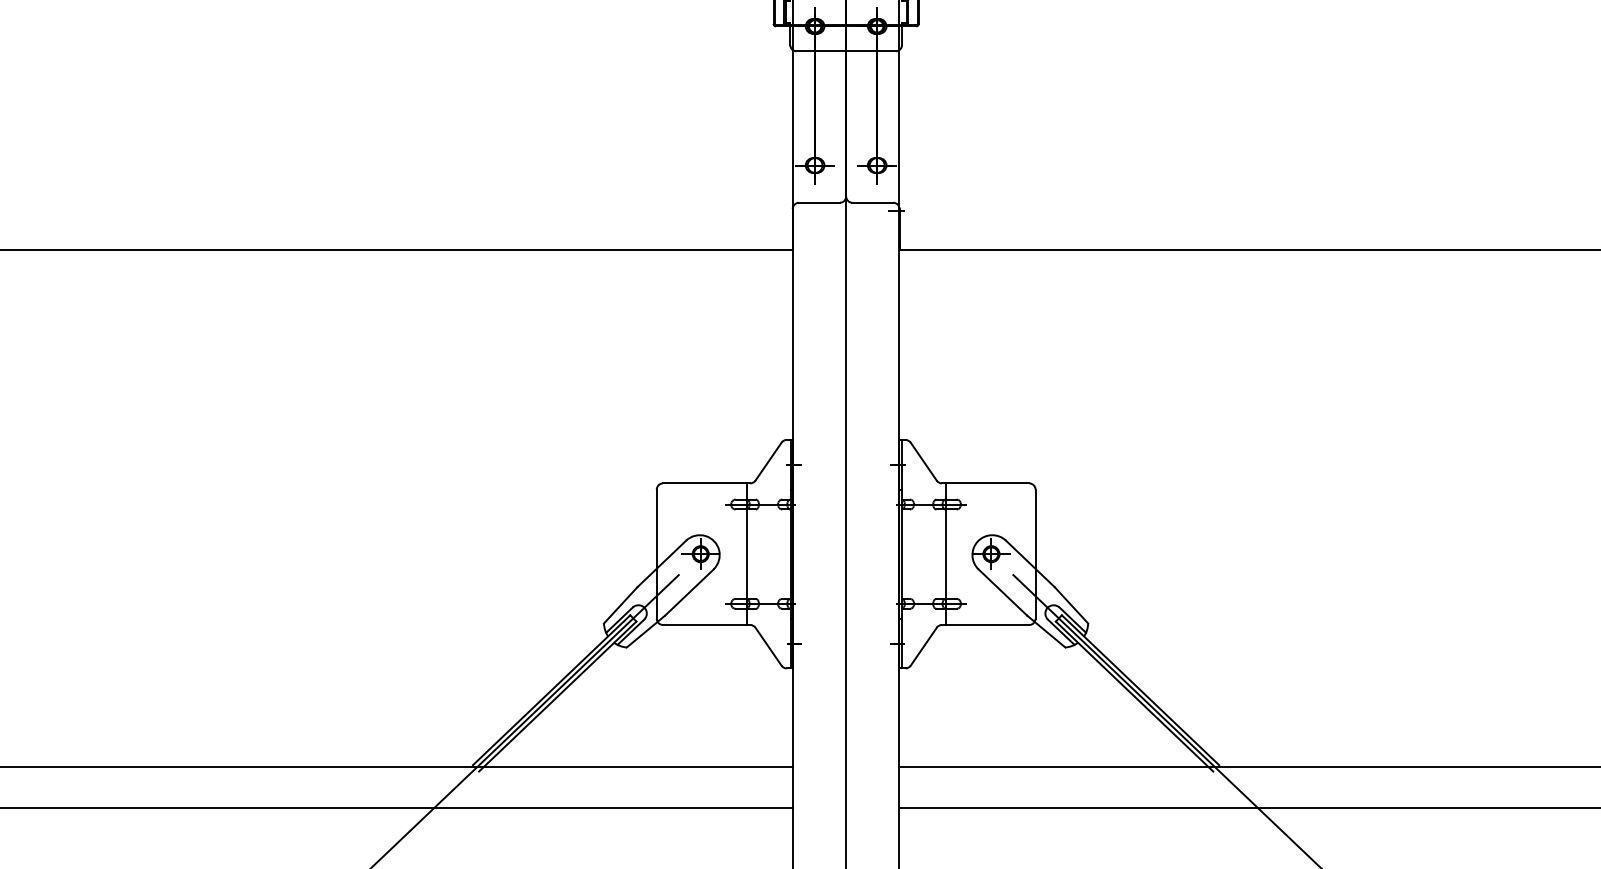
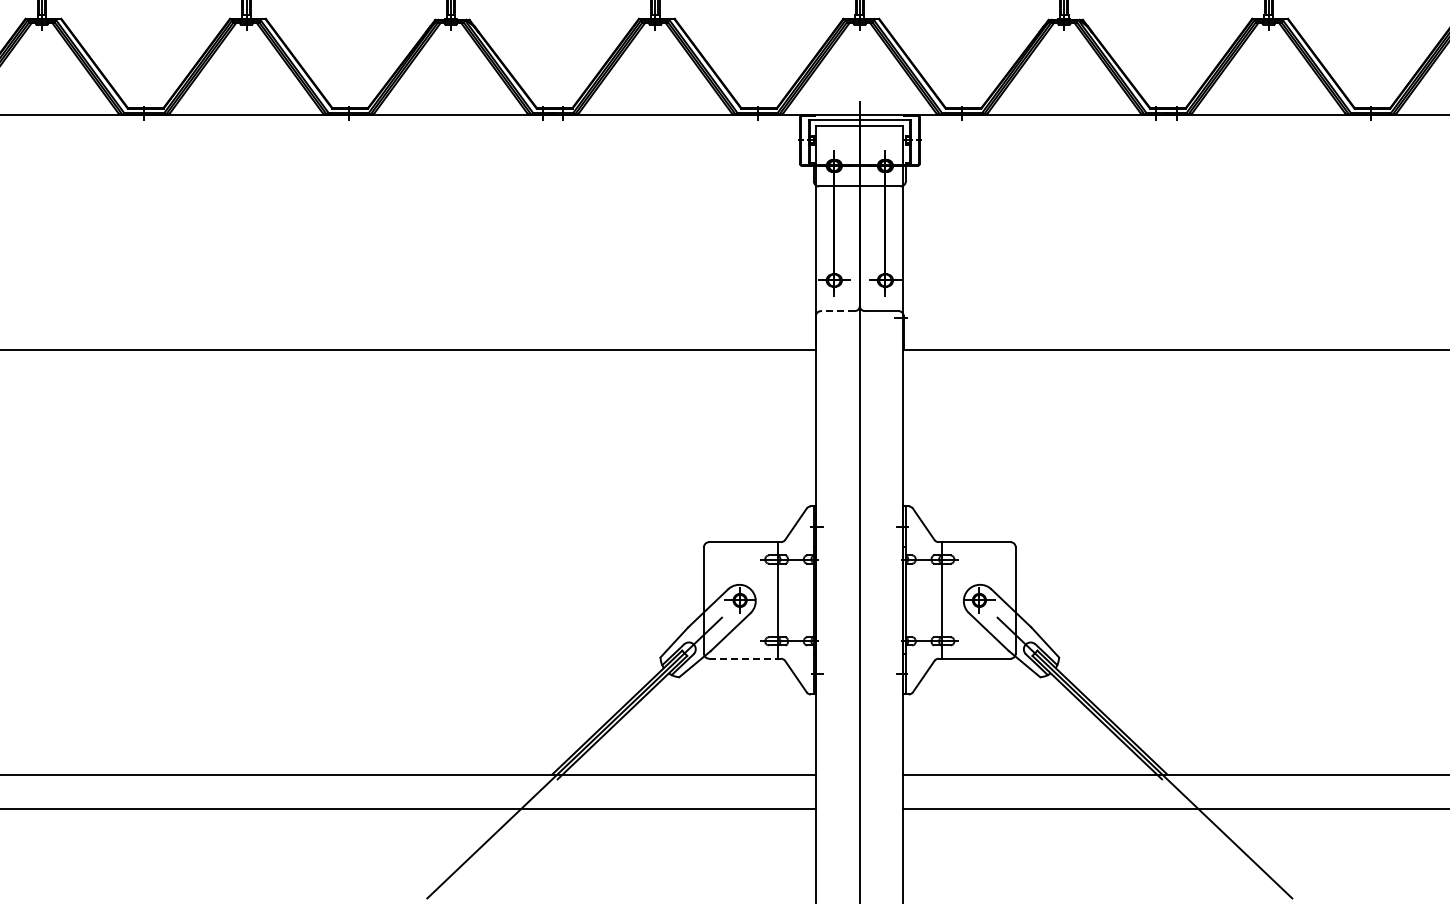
line: (819, 203) -> (837, 311), solid -> dashed
line: (707, 624) -> (745, 658), solid -> dashed

